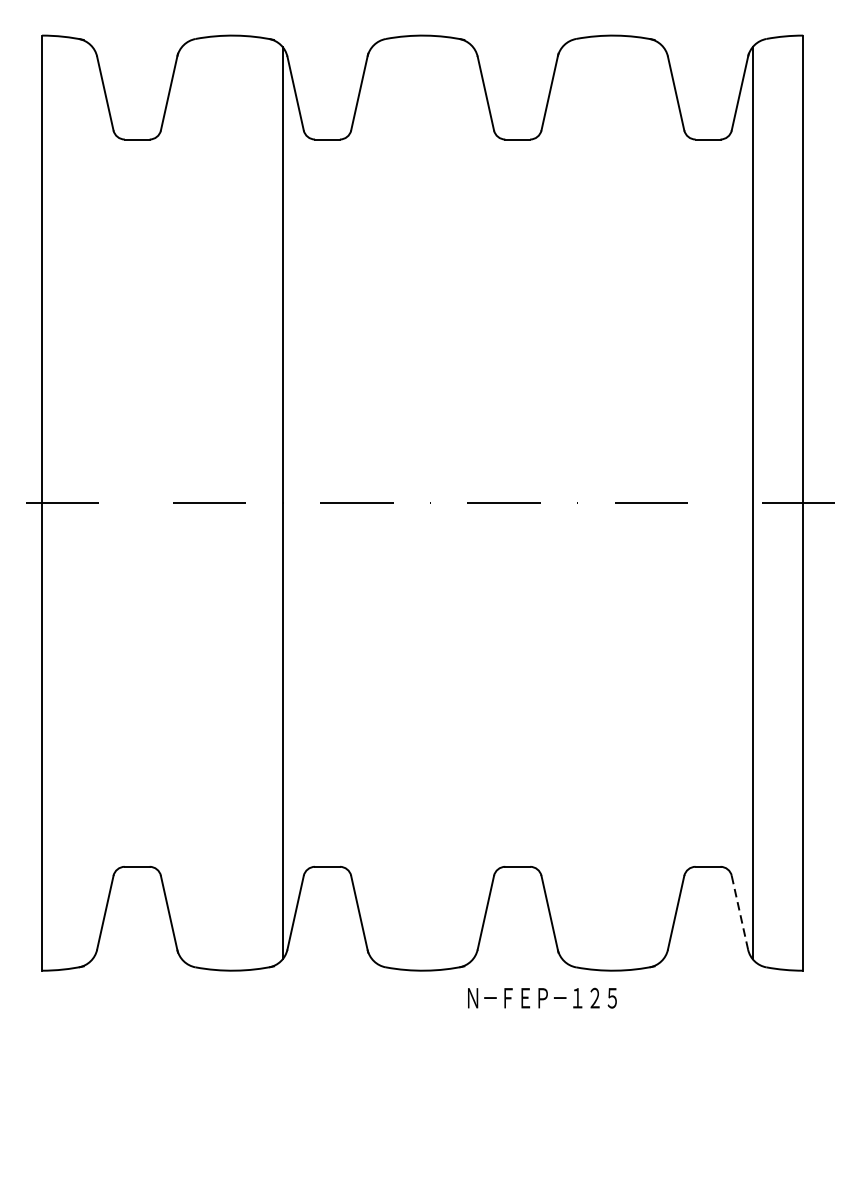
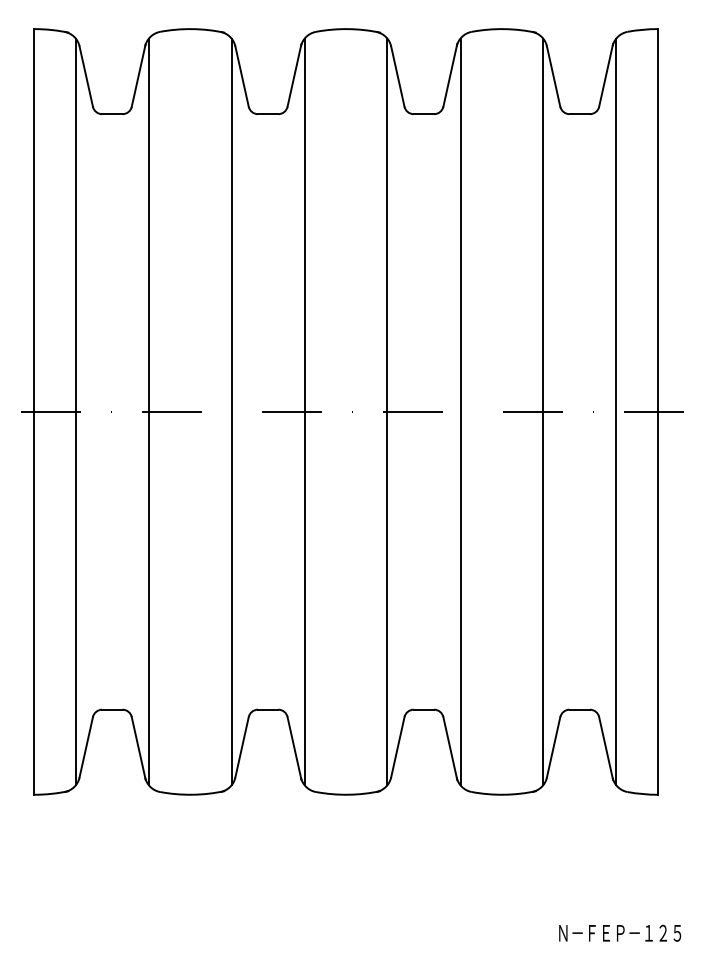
line: (92, 502) -> (75, 411), added
line: (181, 502) -> (148, 411), added
line: (371, 502) -> (304, 411), added
line: (473, 502) -> (387, 411), added
line: (562, 502) -> (460, 411), added
line: (663, 502) -> (543, 411), added
line: (740, 915) -> (606, 749), dashed -> solid
text: (542, 997) -> (620, 932), moved

